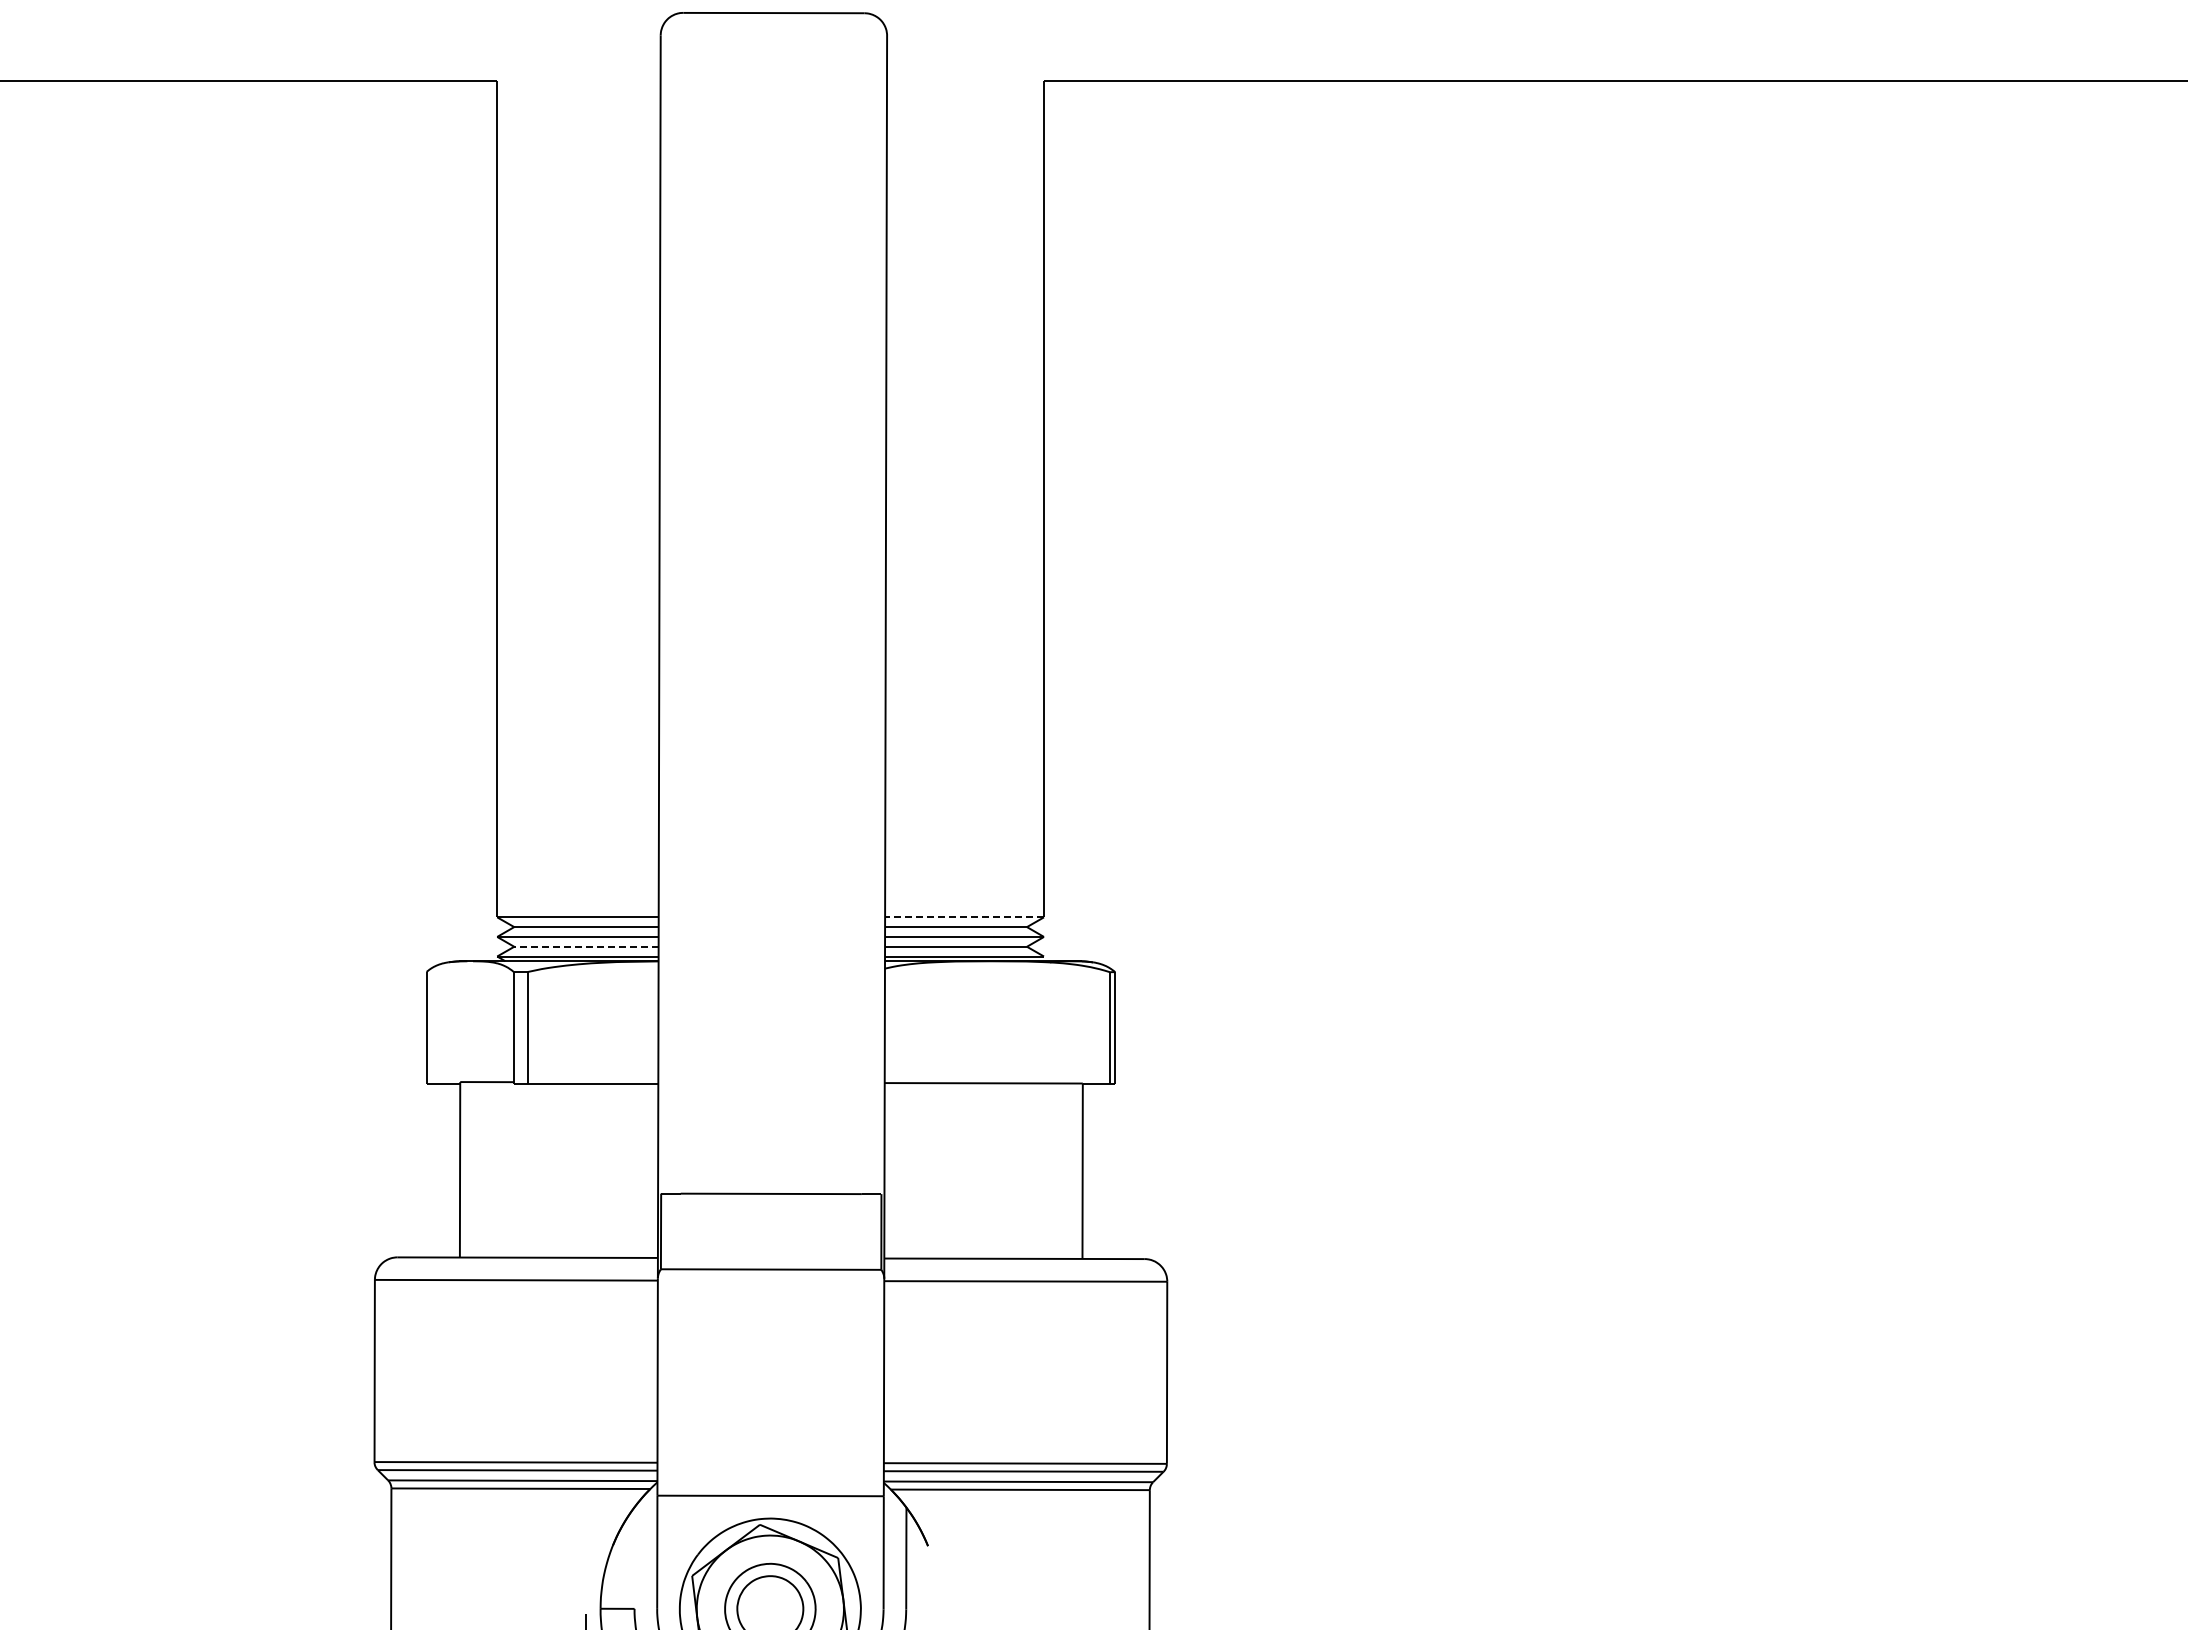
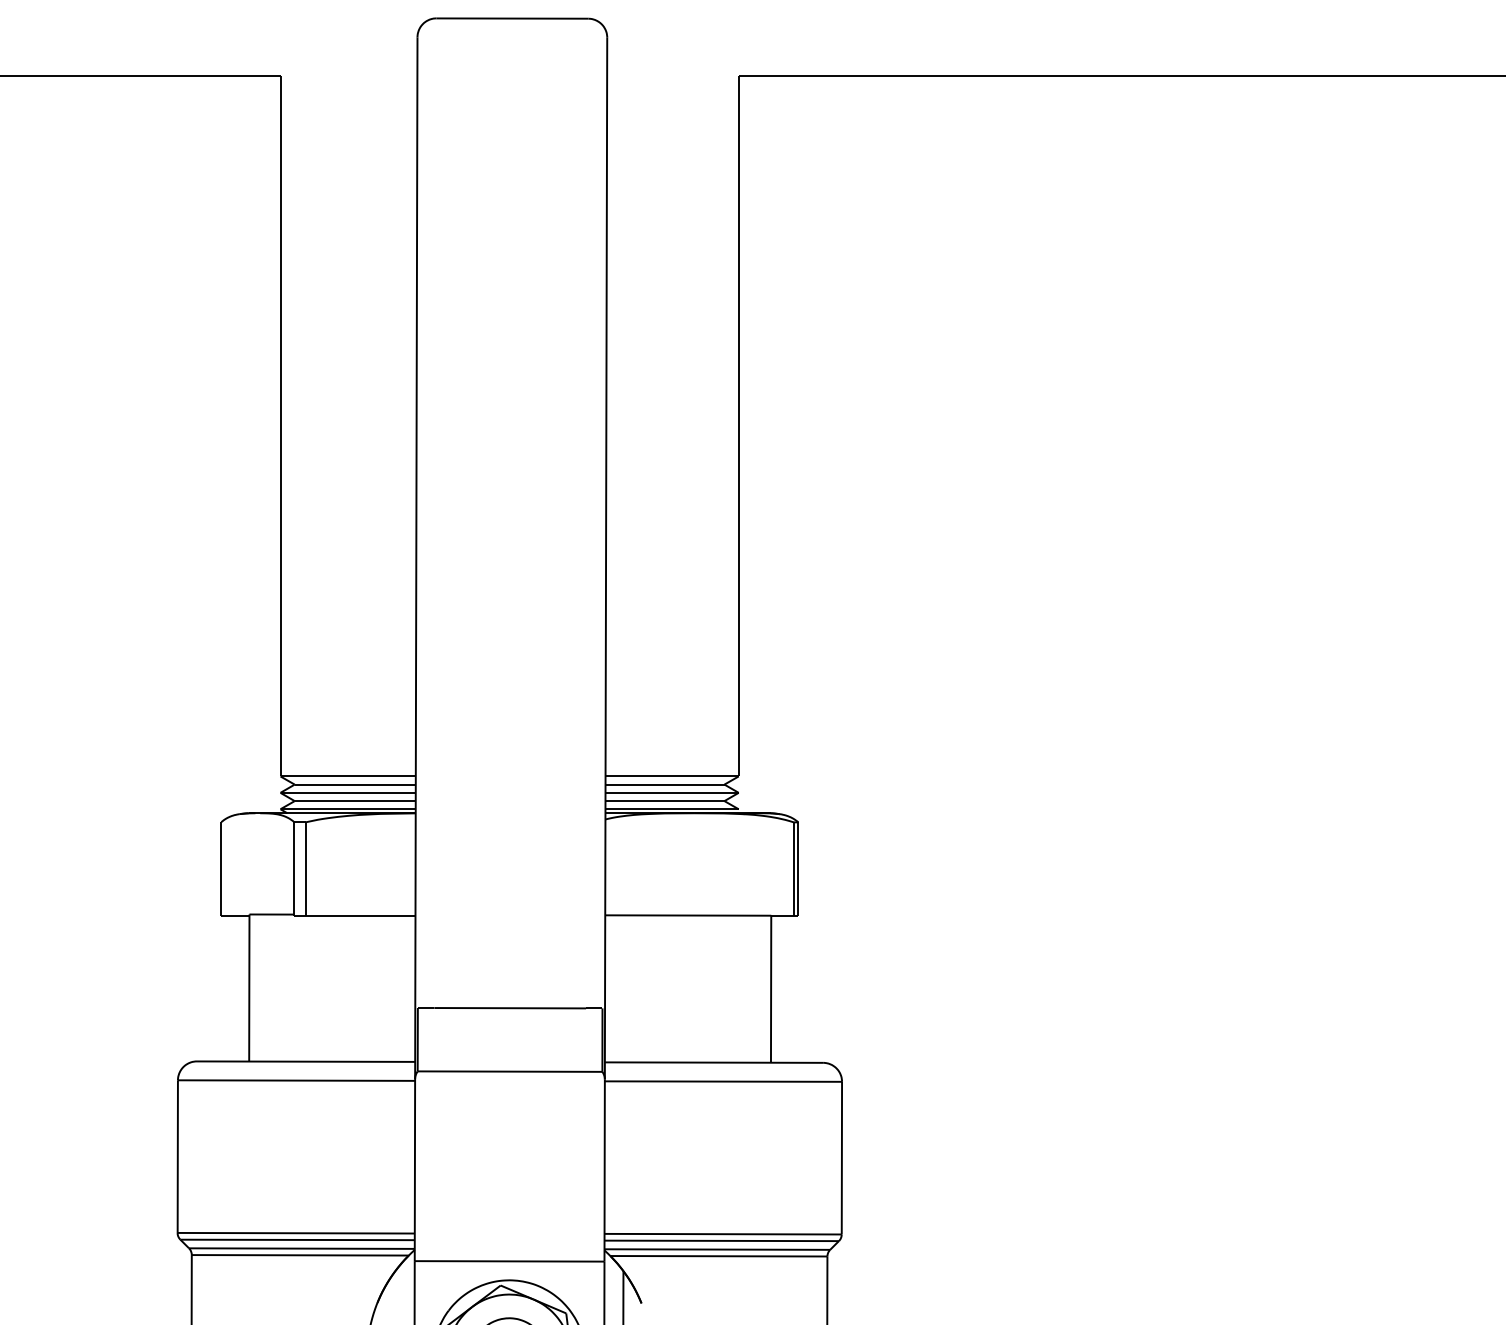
line: (964, 917) -> (672, 776), dashed -> solid
line: (585, 946) -> (354, 800), dashed -> solid

